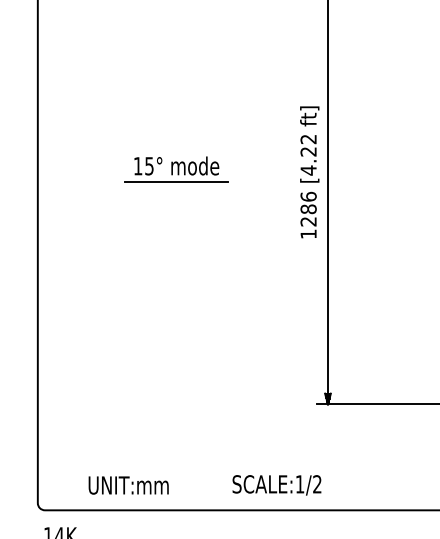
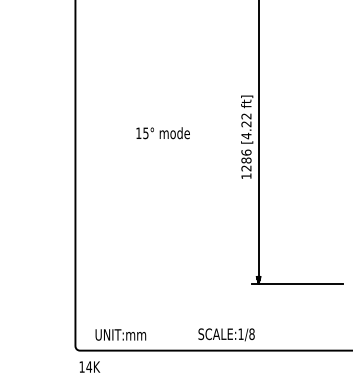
line: (175, 182) -> (162, 143), removed
text: (128, 484) -> (120, 334), moved
text: (316, 484) -> (251, 334), SCALE:1/2 -> SCALE:1/8

